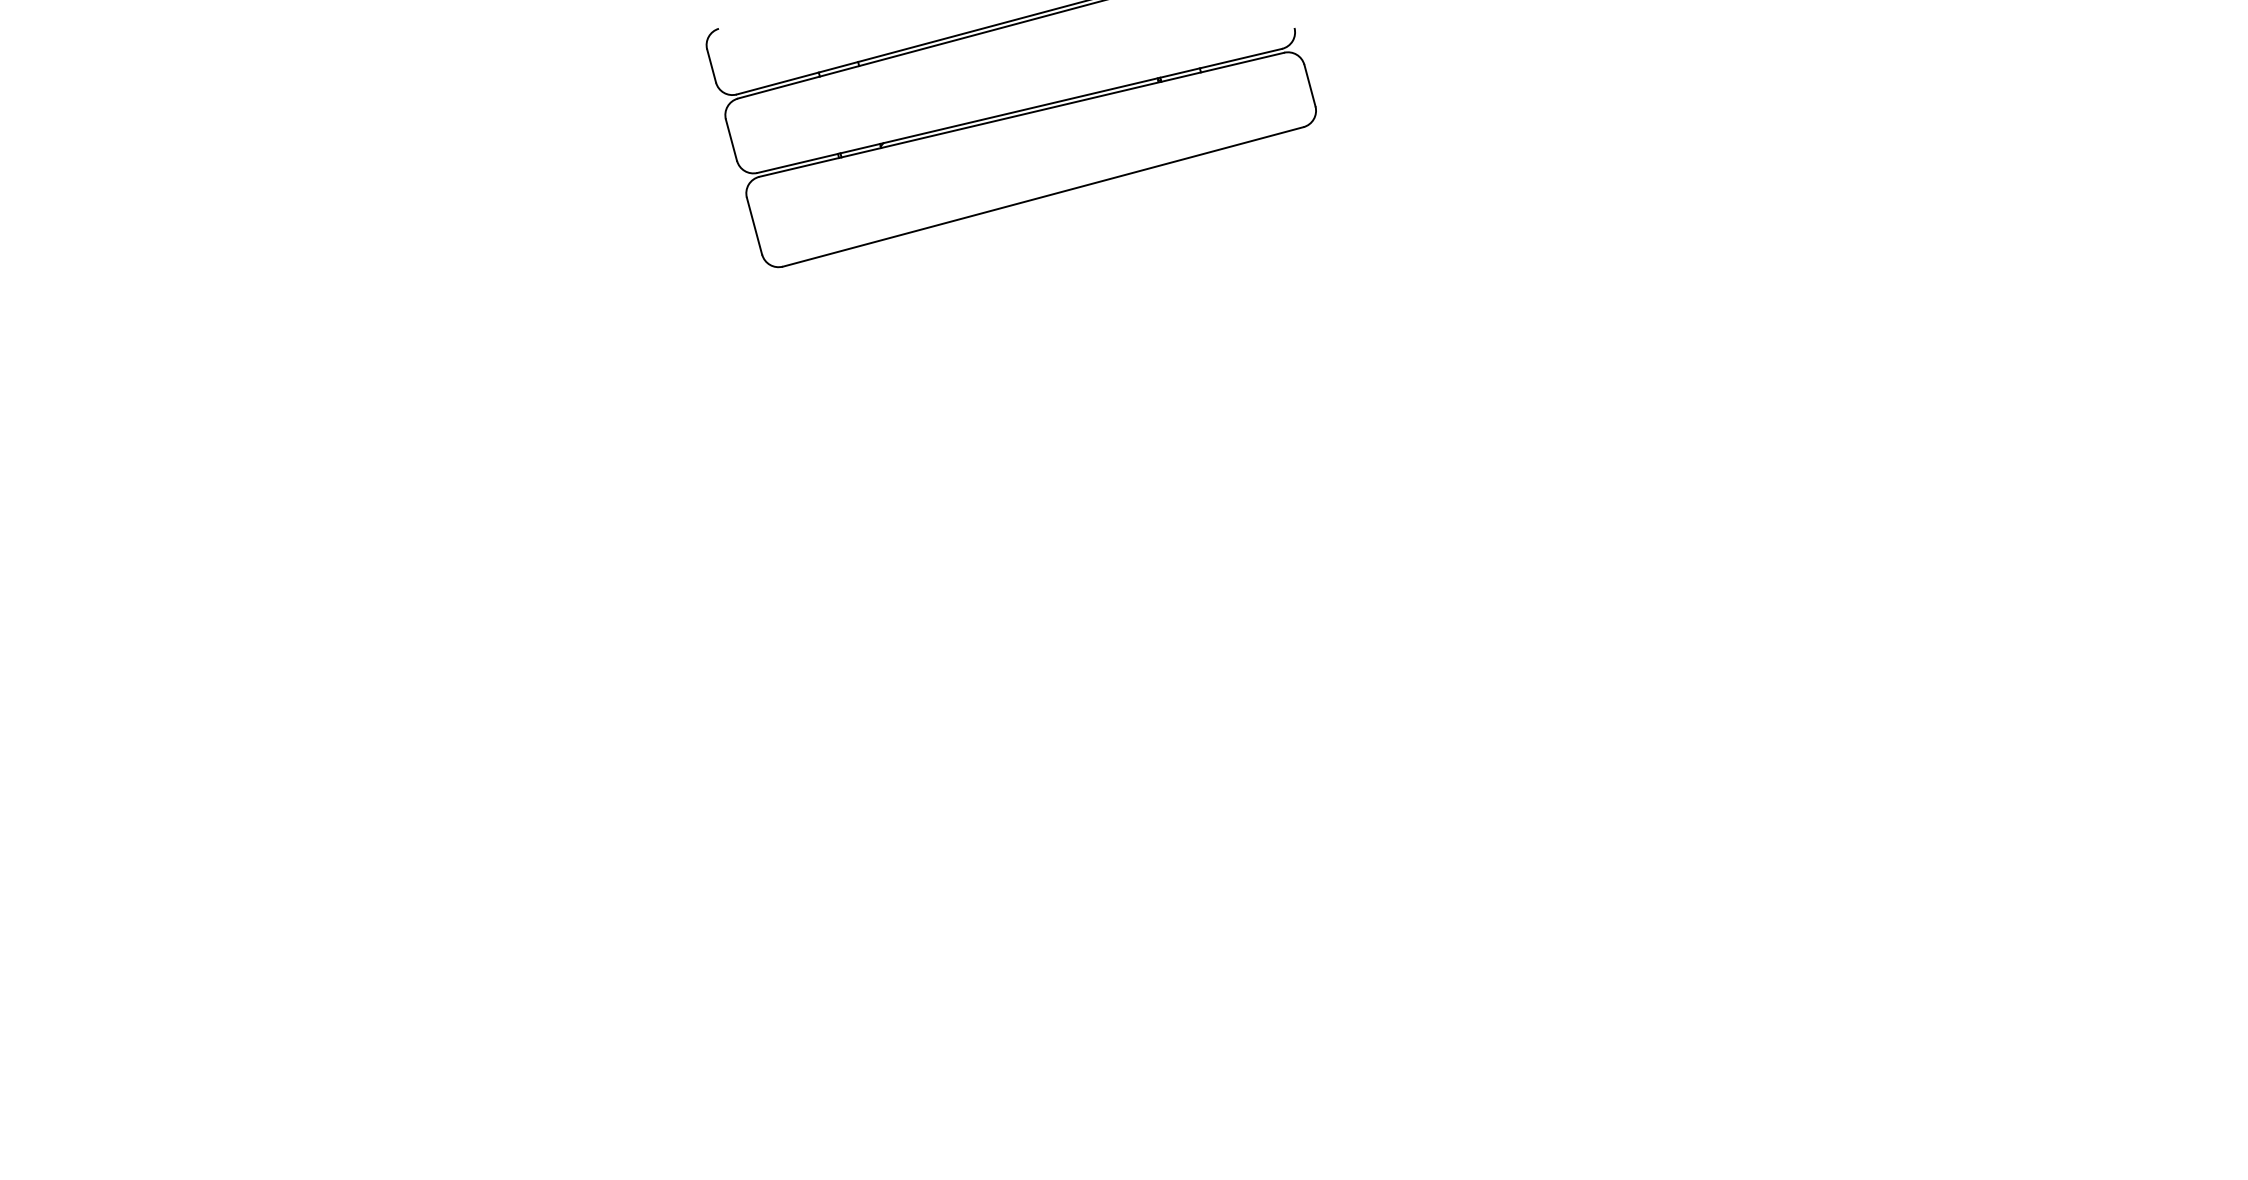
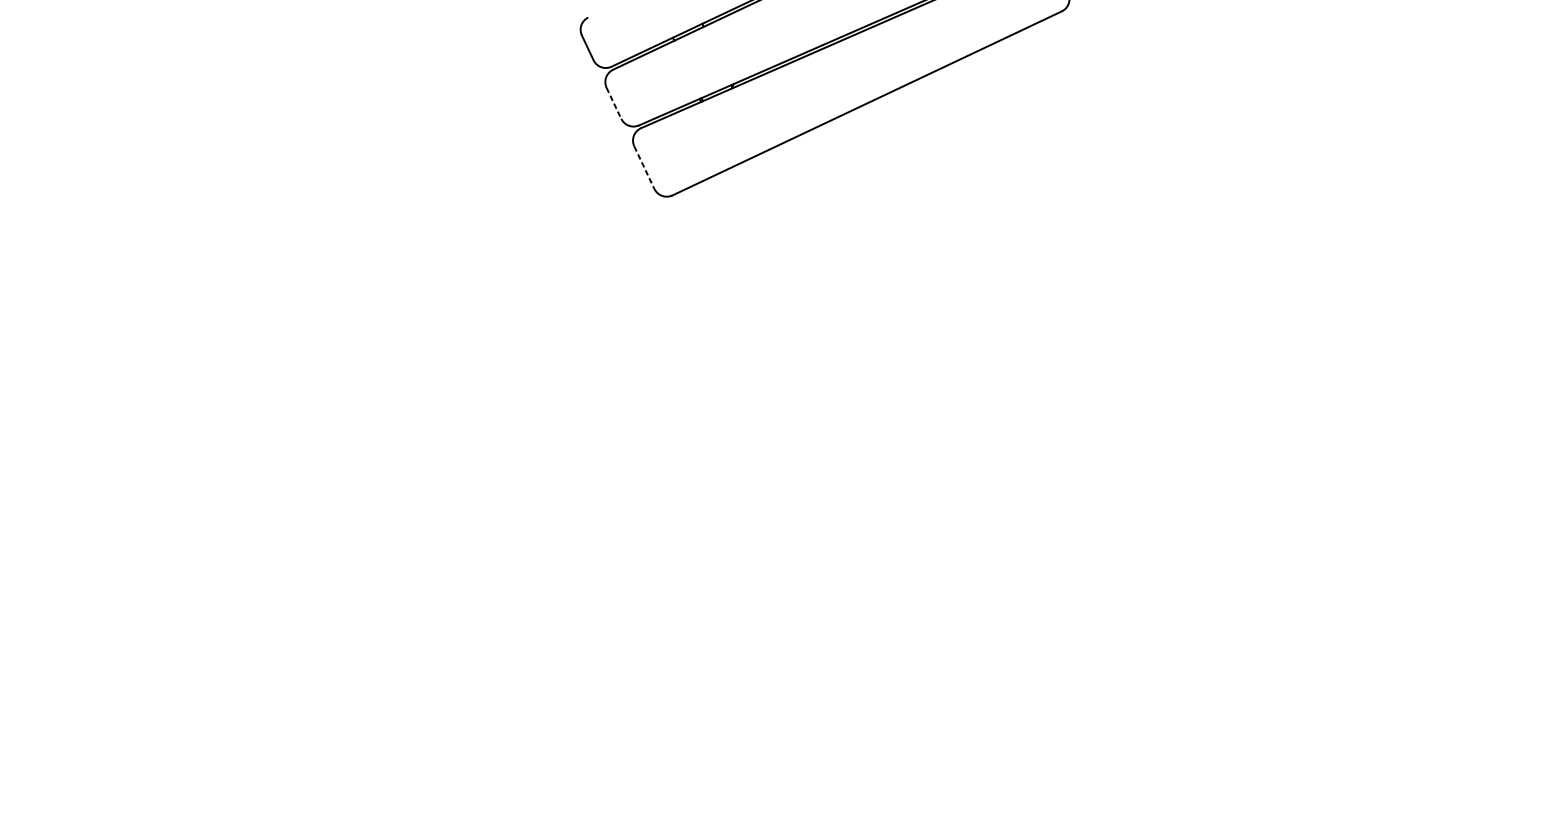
line: (731, 140) -> (614, 103), solid -> dashed
line: (754, 226) -> (644, 167), solid -> dashed

